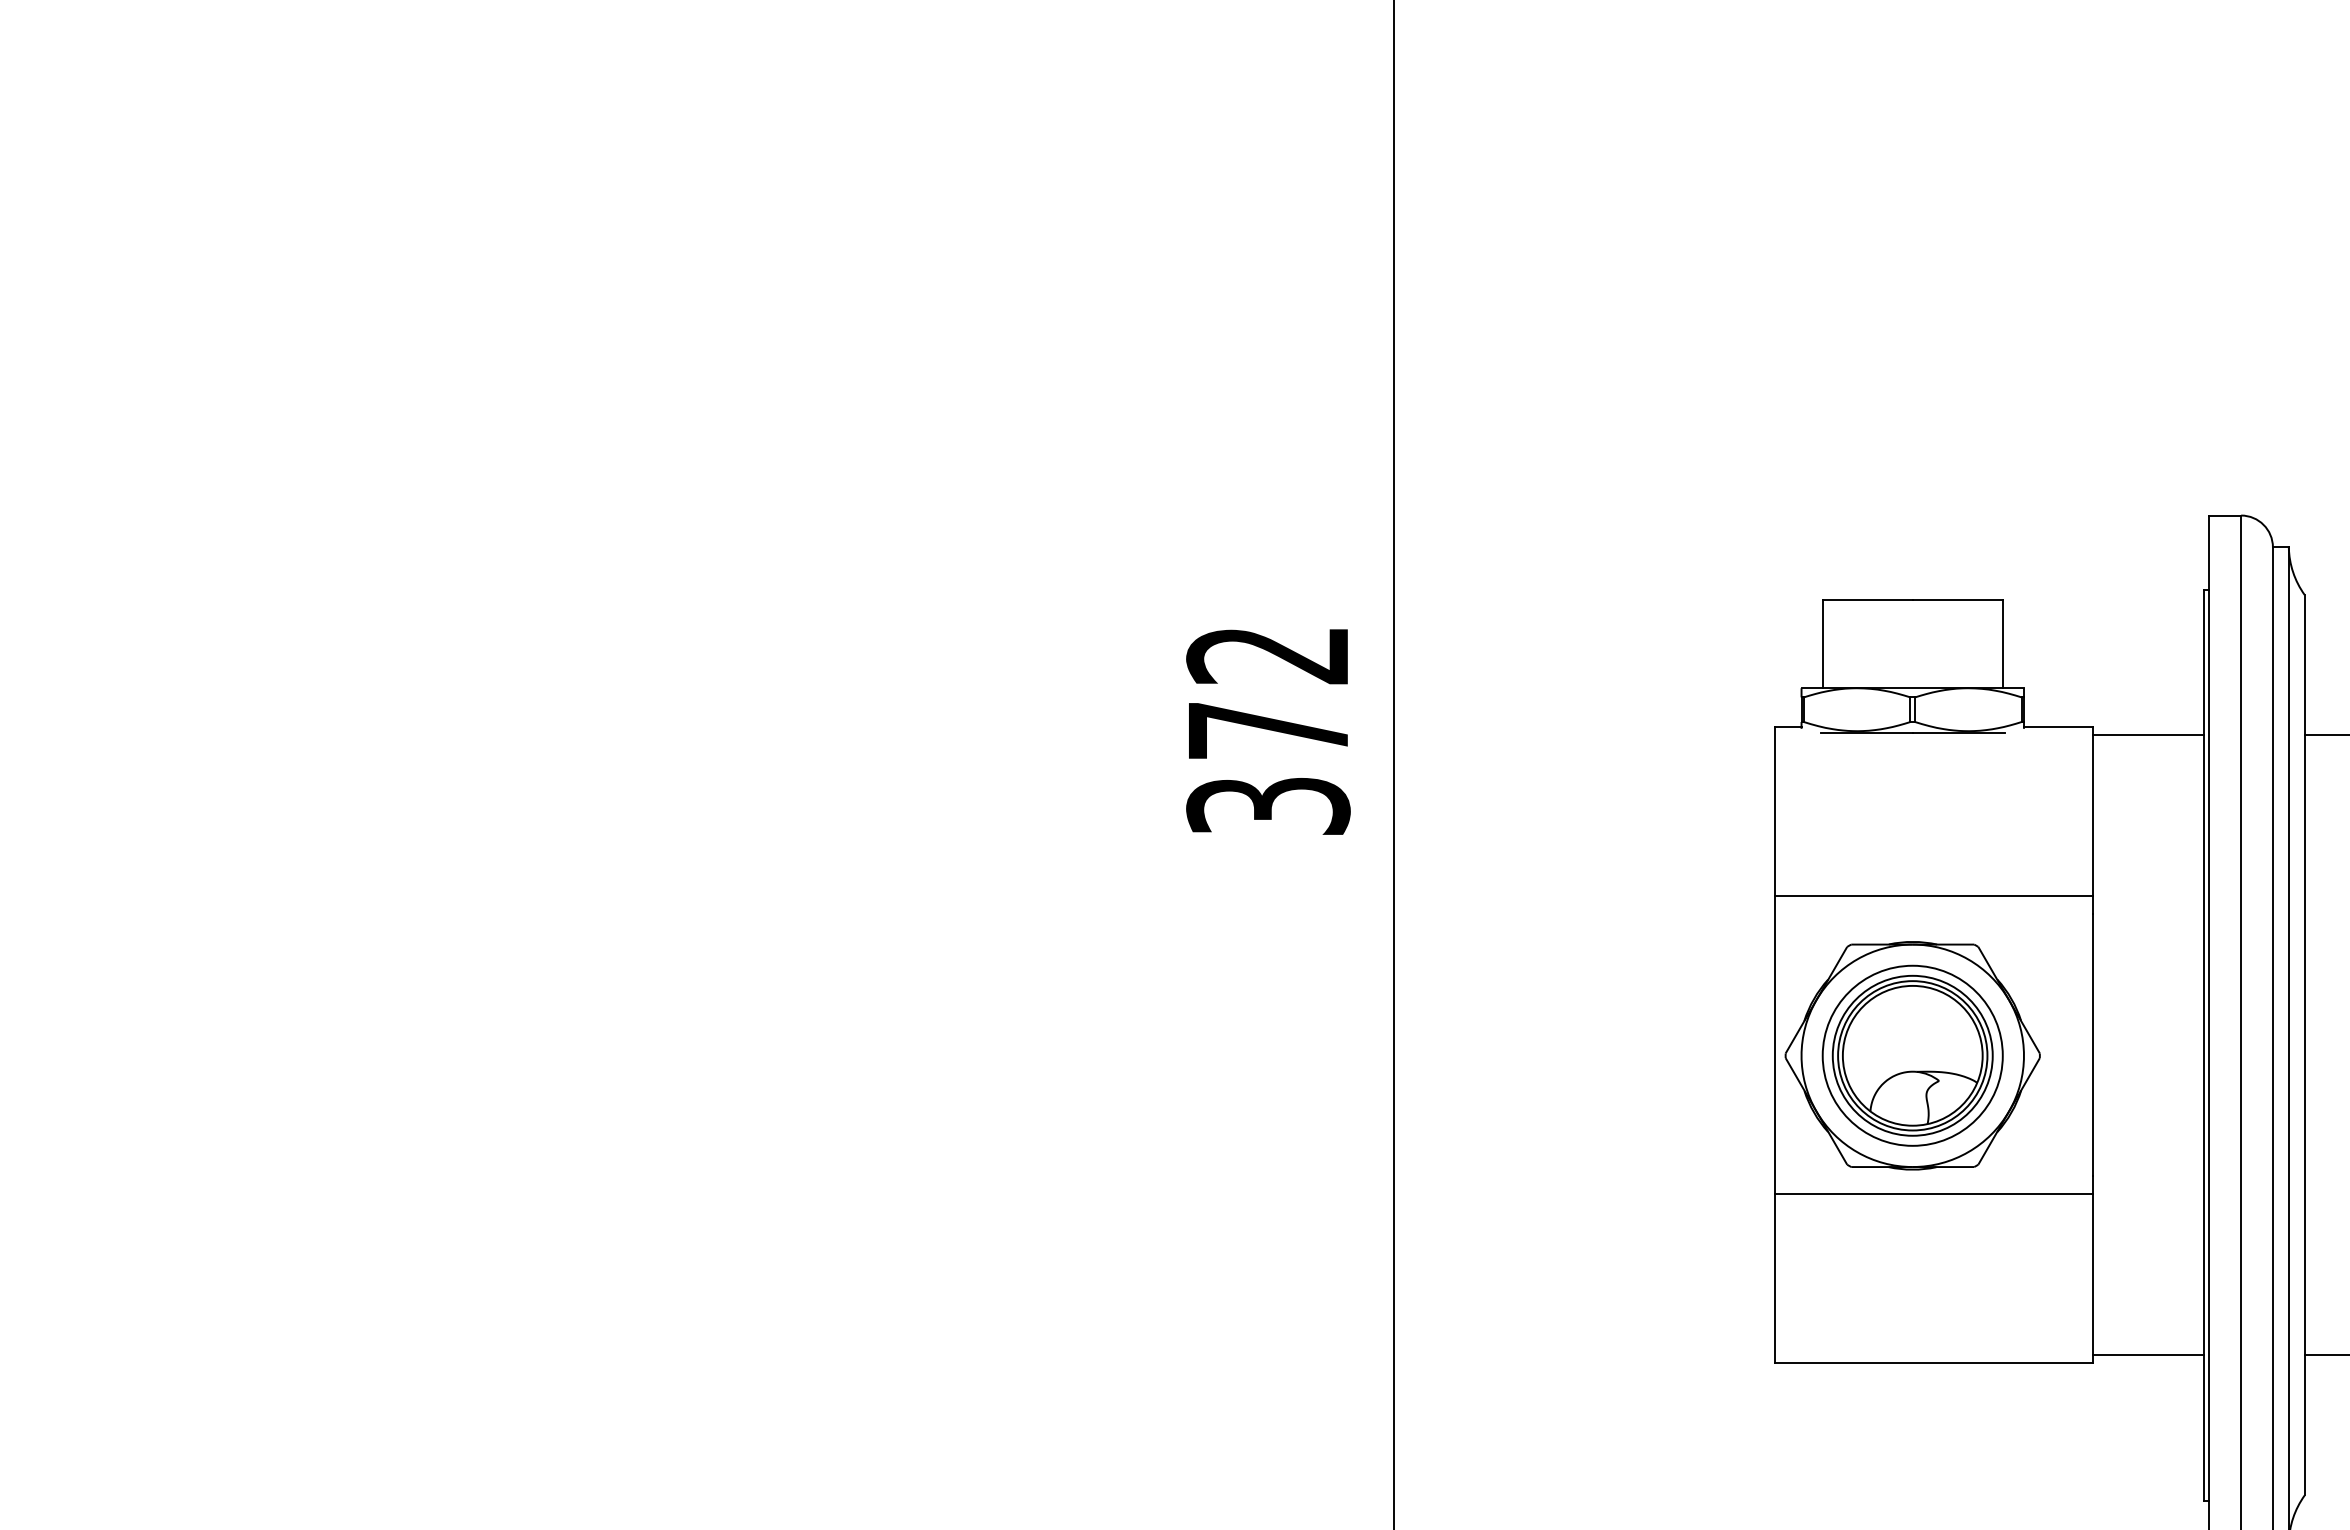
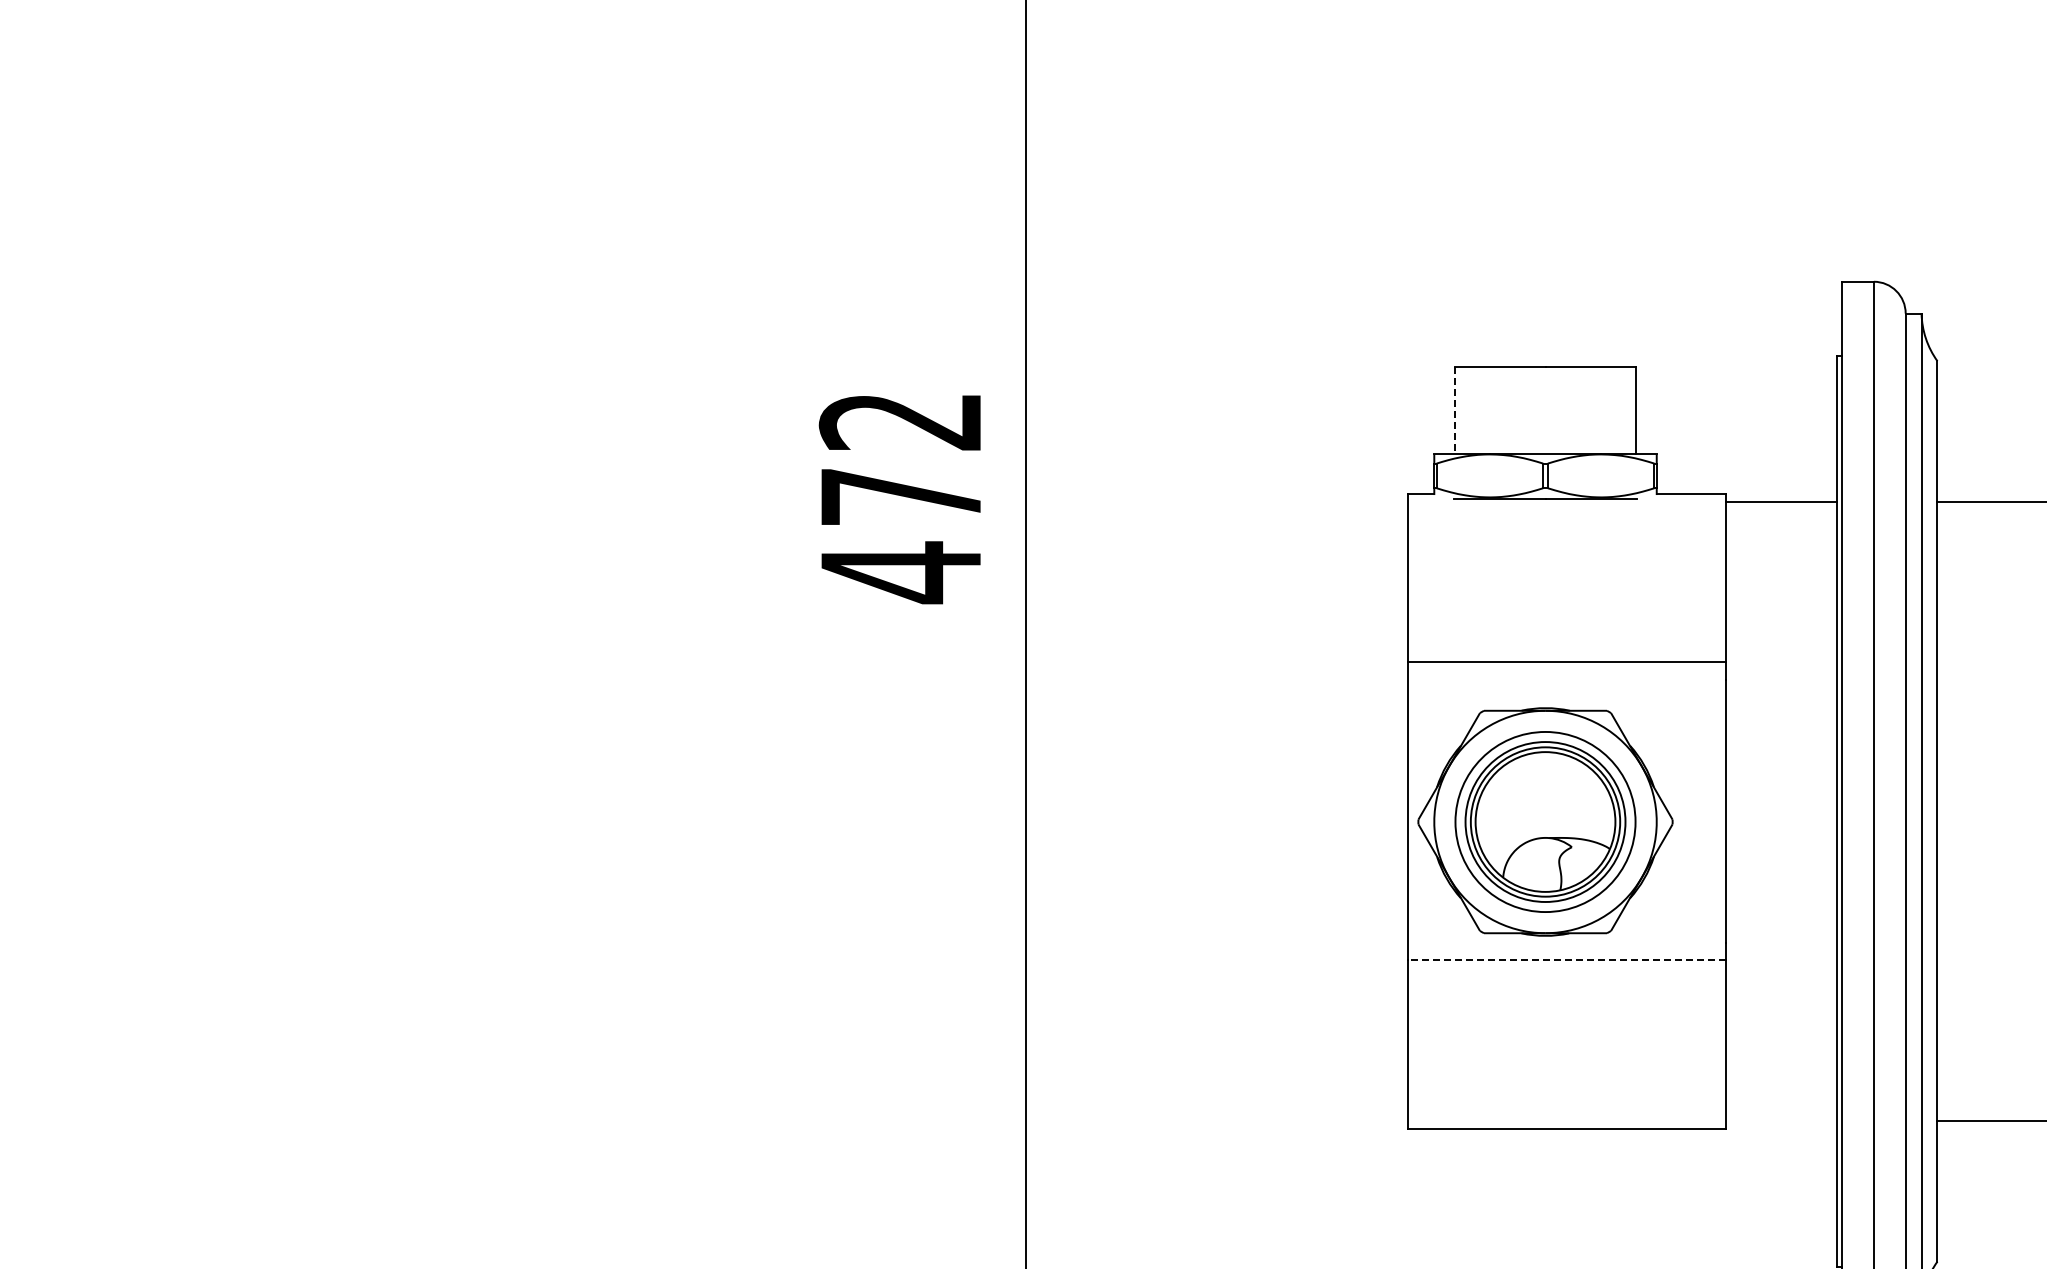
line: (1822, 644) -> (1455, 410), solid -> dashed
text: (1268, 806) -> (901, 572), 372 -> 472
line: (1933, 1194) -> (1566, 960), solid -> dashed
line: (2148, 1355) -> (1781, 1121), removed

